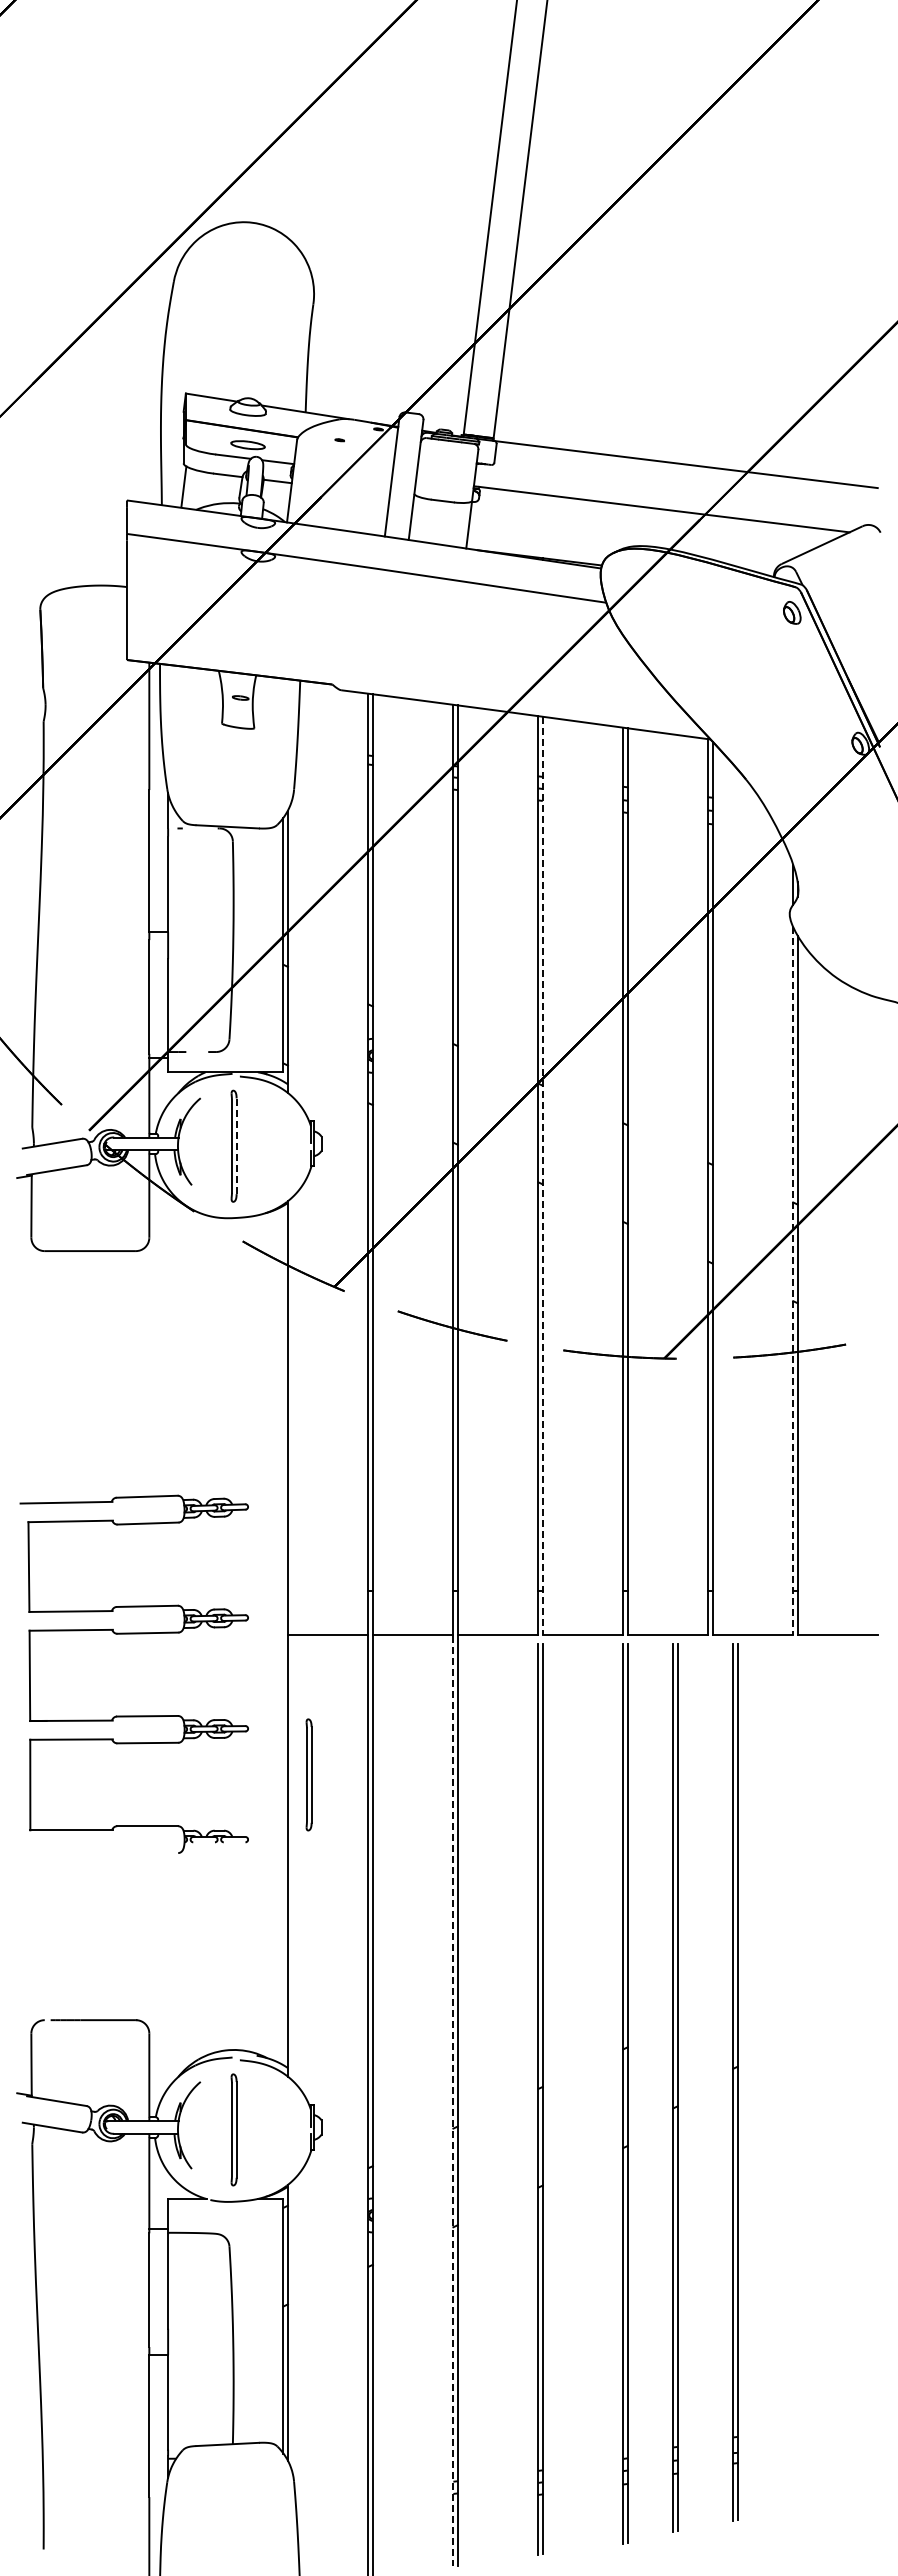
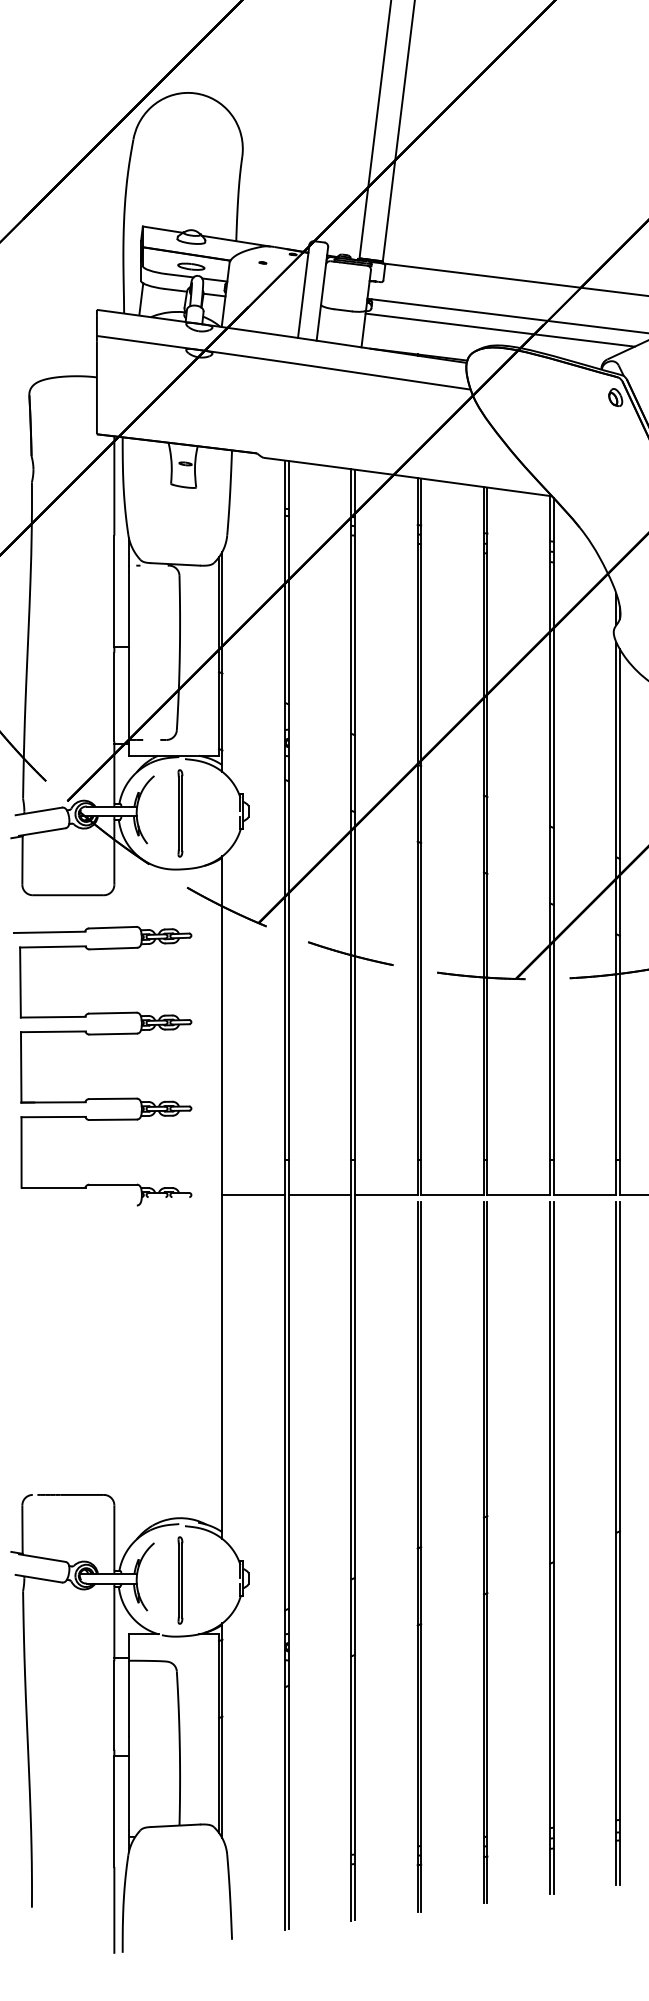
line: (643, 526) -> (499, 330), added
line: (236, 1146) -> (182, 813), dashed -> solid
line: (542, 1176) -> (420, 837), dashed -> solid
line: (793, 1281) -> (616, 918), dashed -> solid
part: (133, 1634) -> (102, 1035), moved
part: (308, 1774) -> (238, 1303), removed
part: (735, 2082) -> (618, 1543), moved
part: (675, 2087) -> (551, 1547), moved
line: (453, 2101) -> (351, 1558), dashed -> solid

